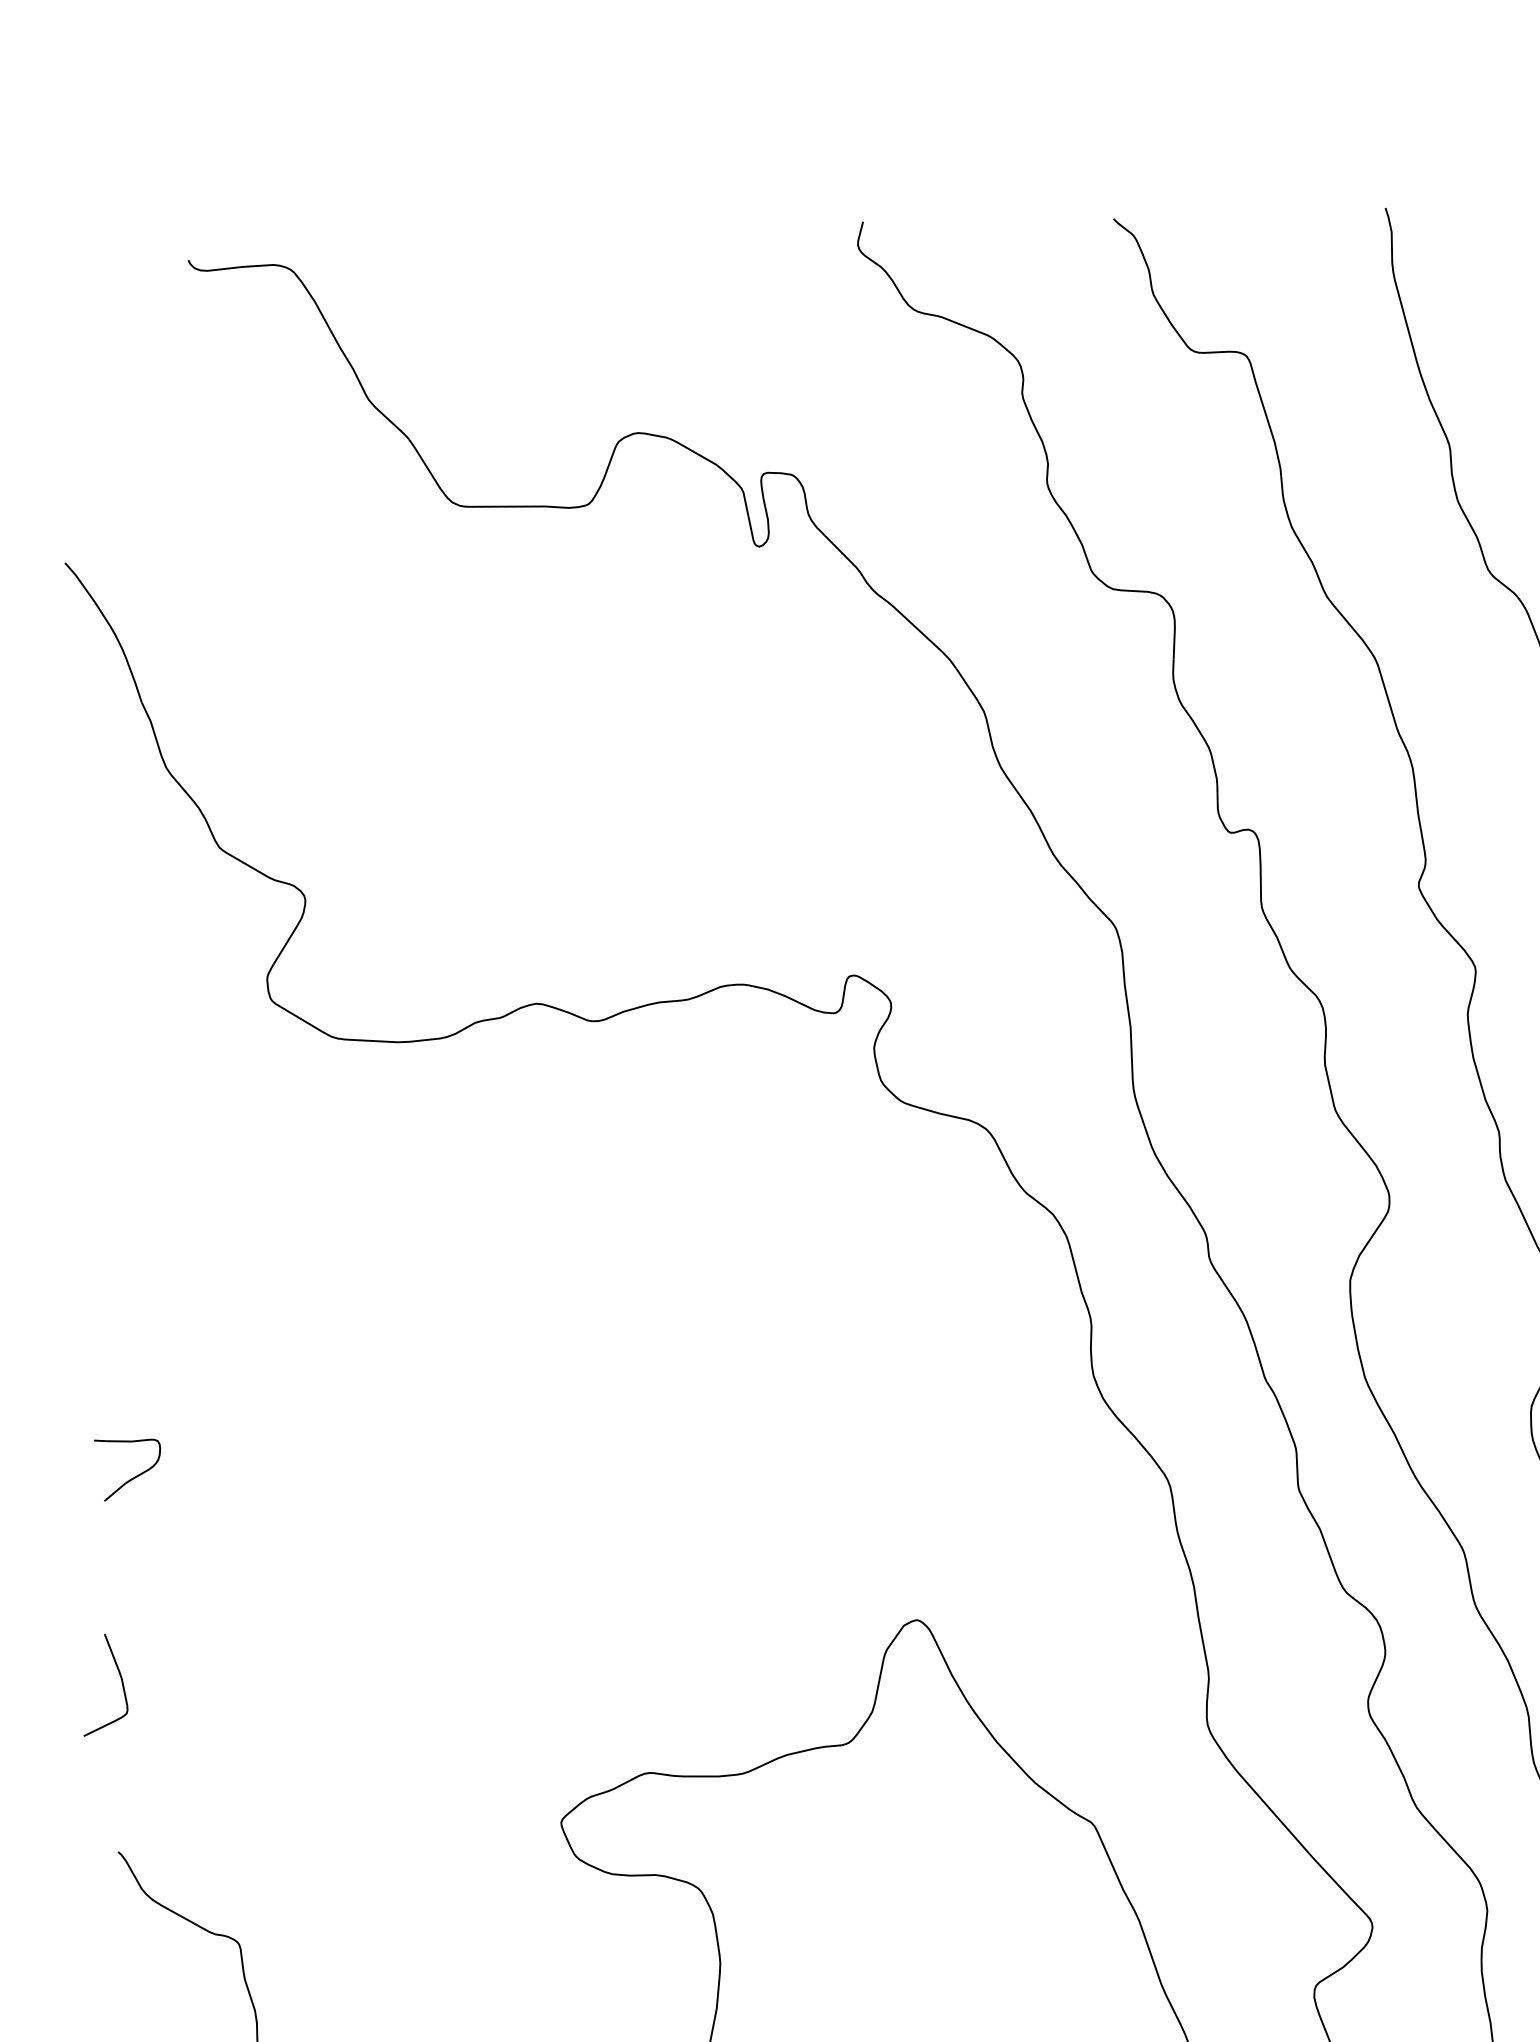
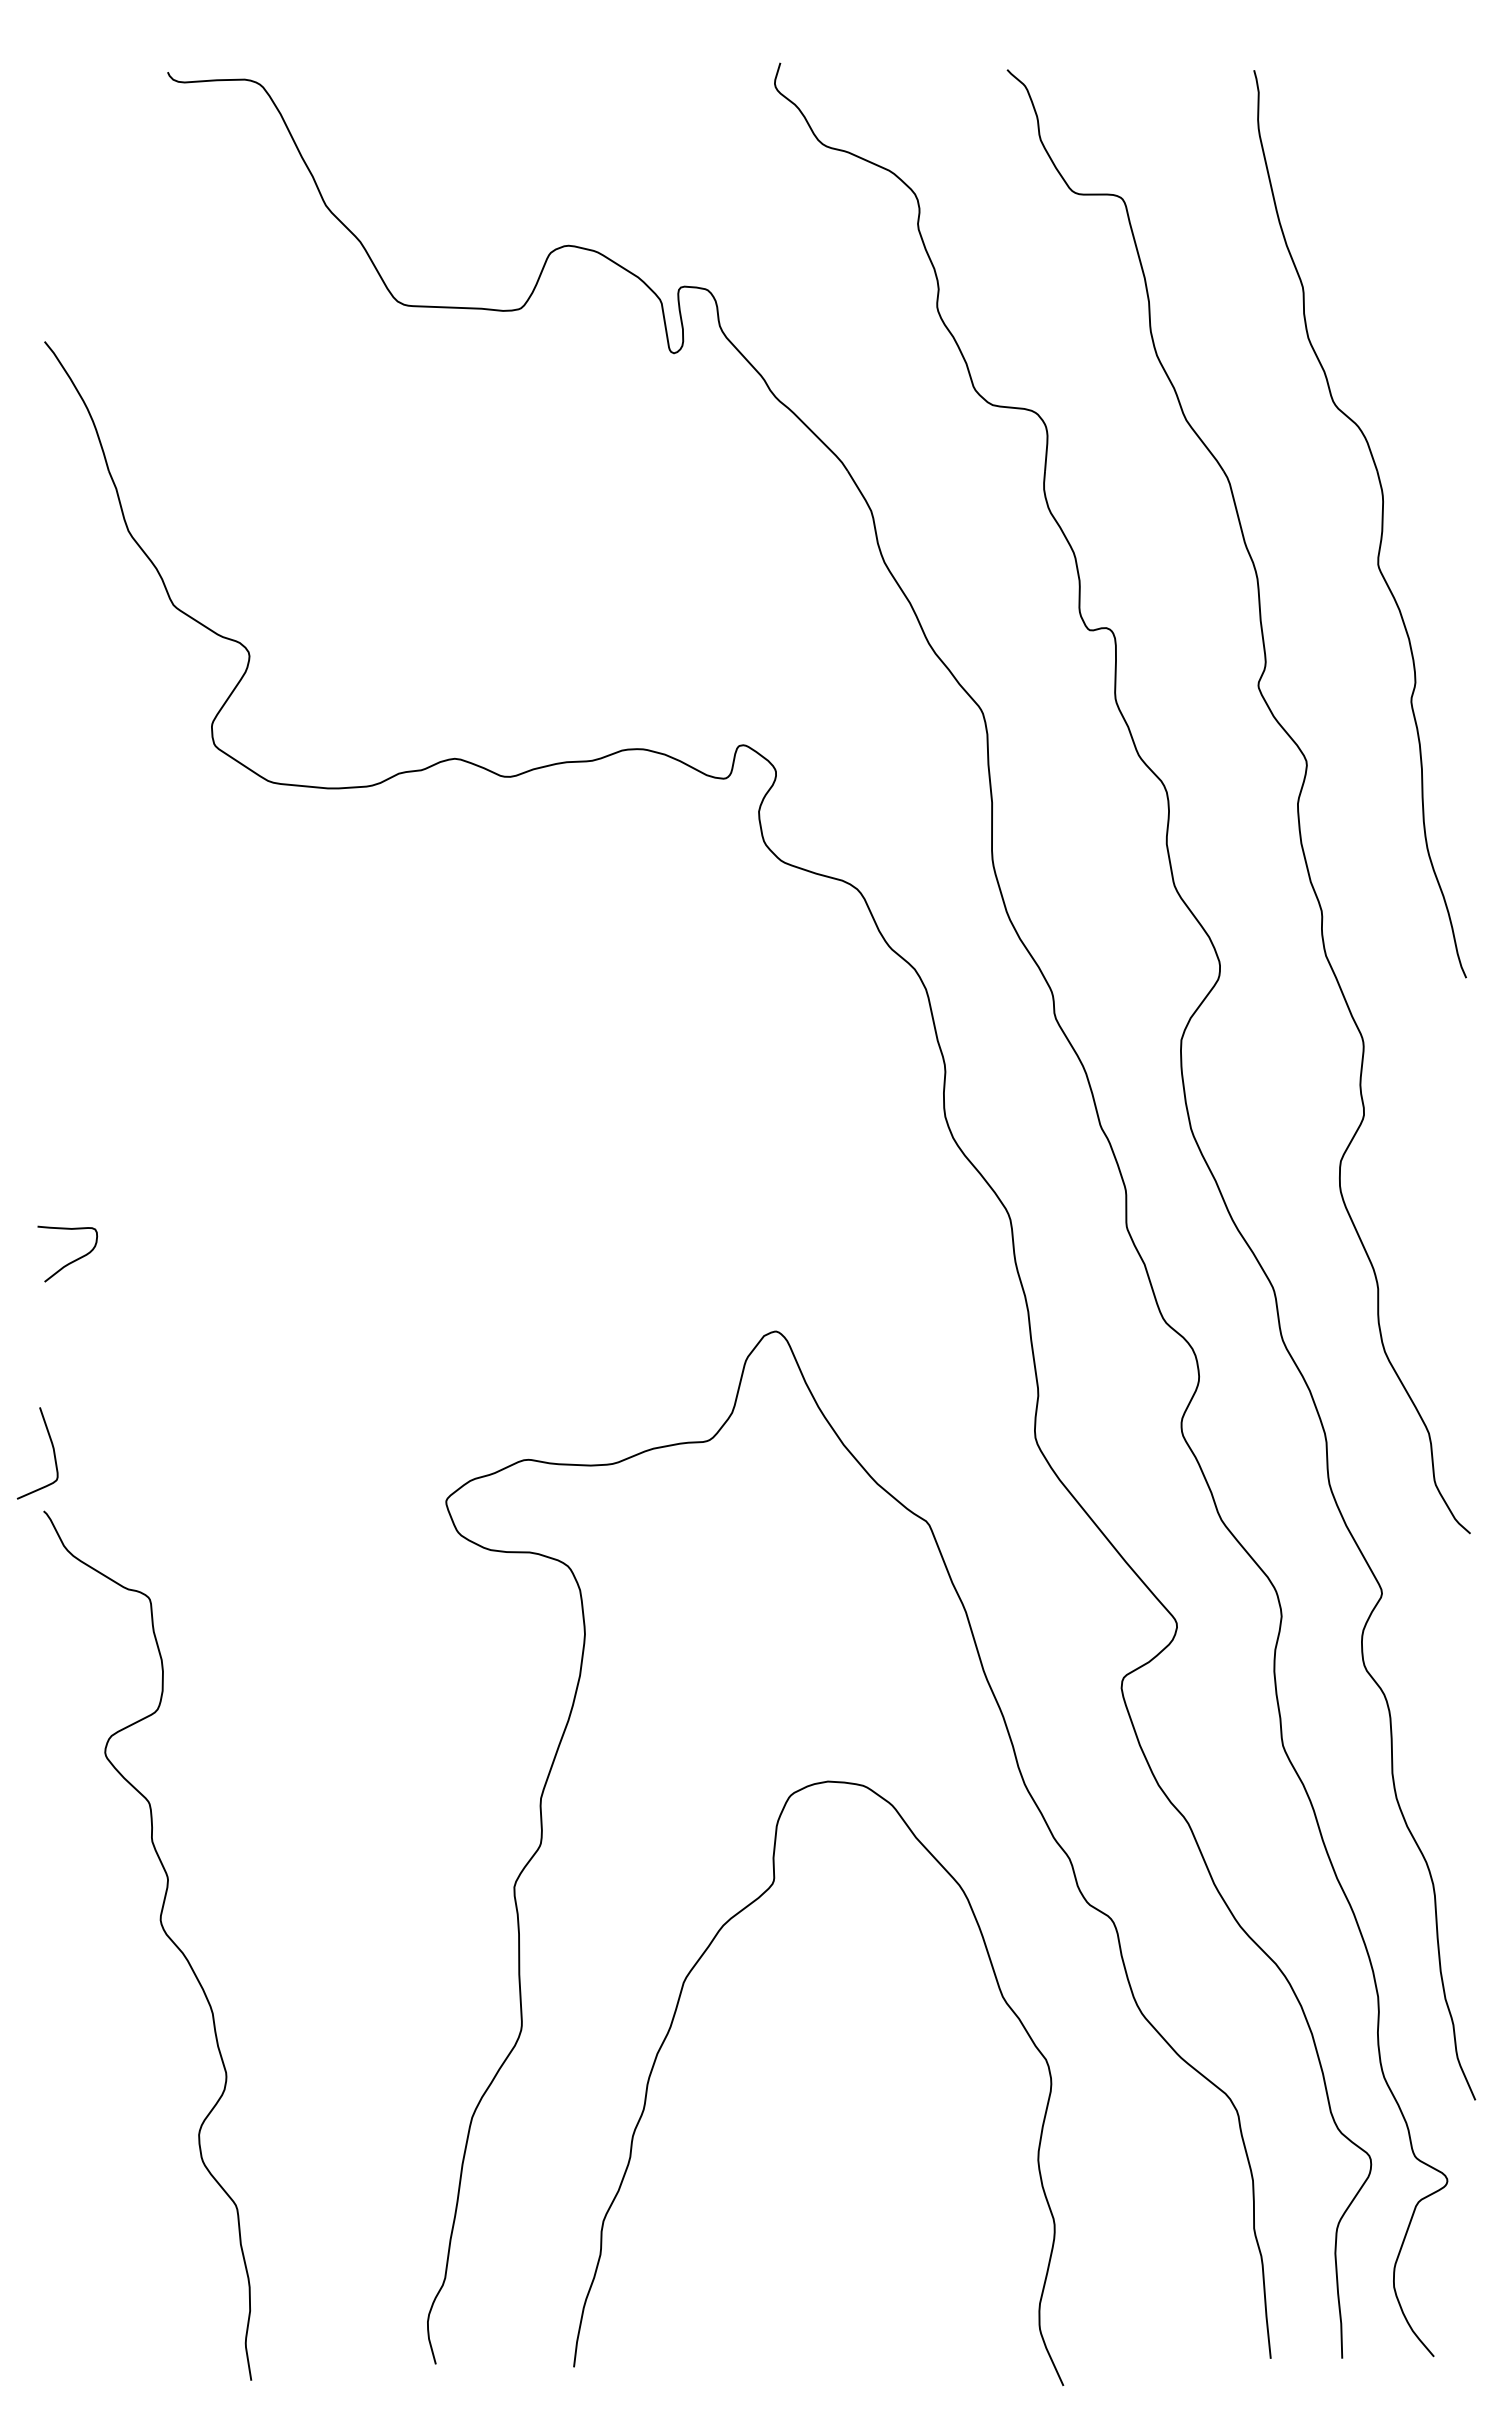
curve: (133, 1477) -> (71, 1261), moved
curve: (120, 1679) -> (52, 1449), moved

